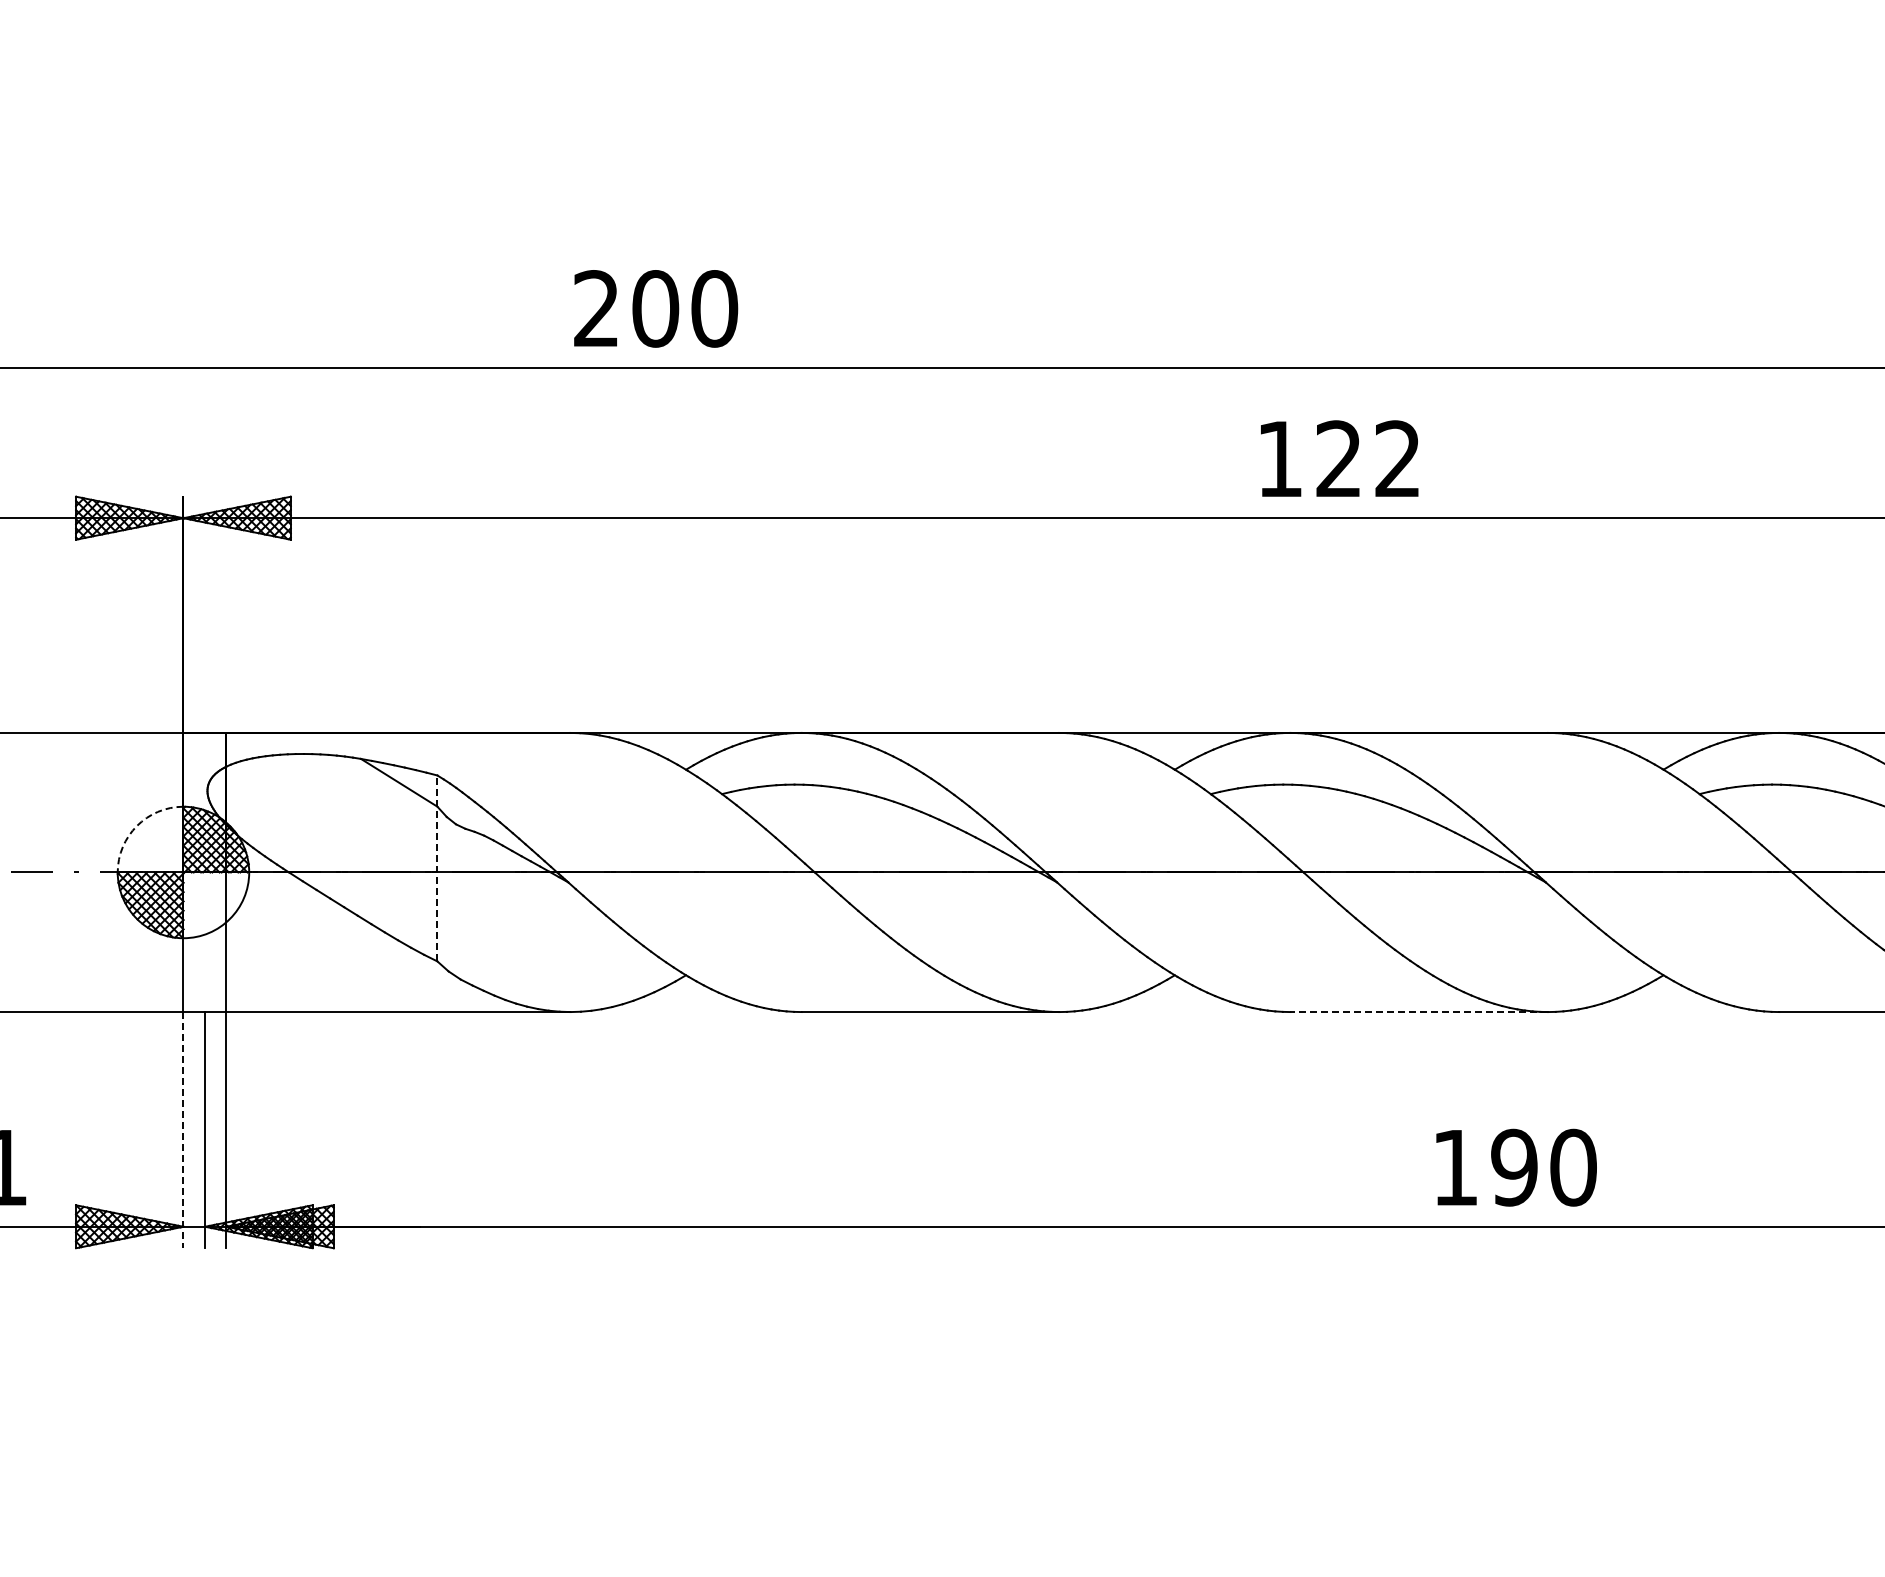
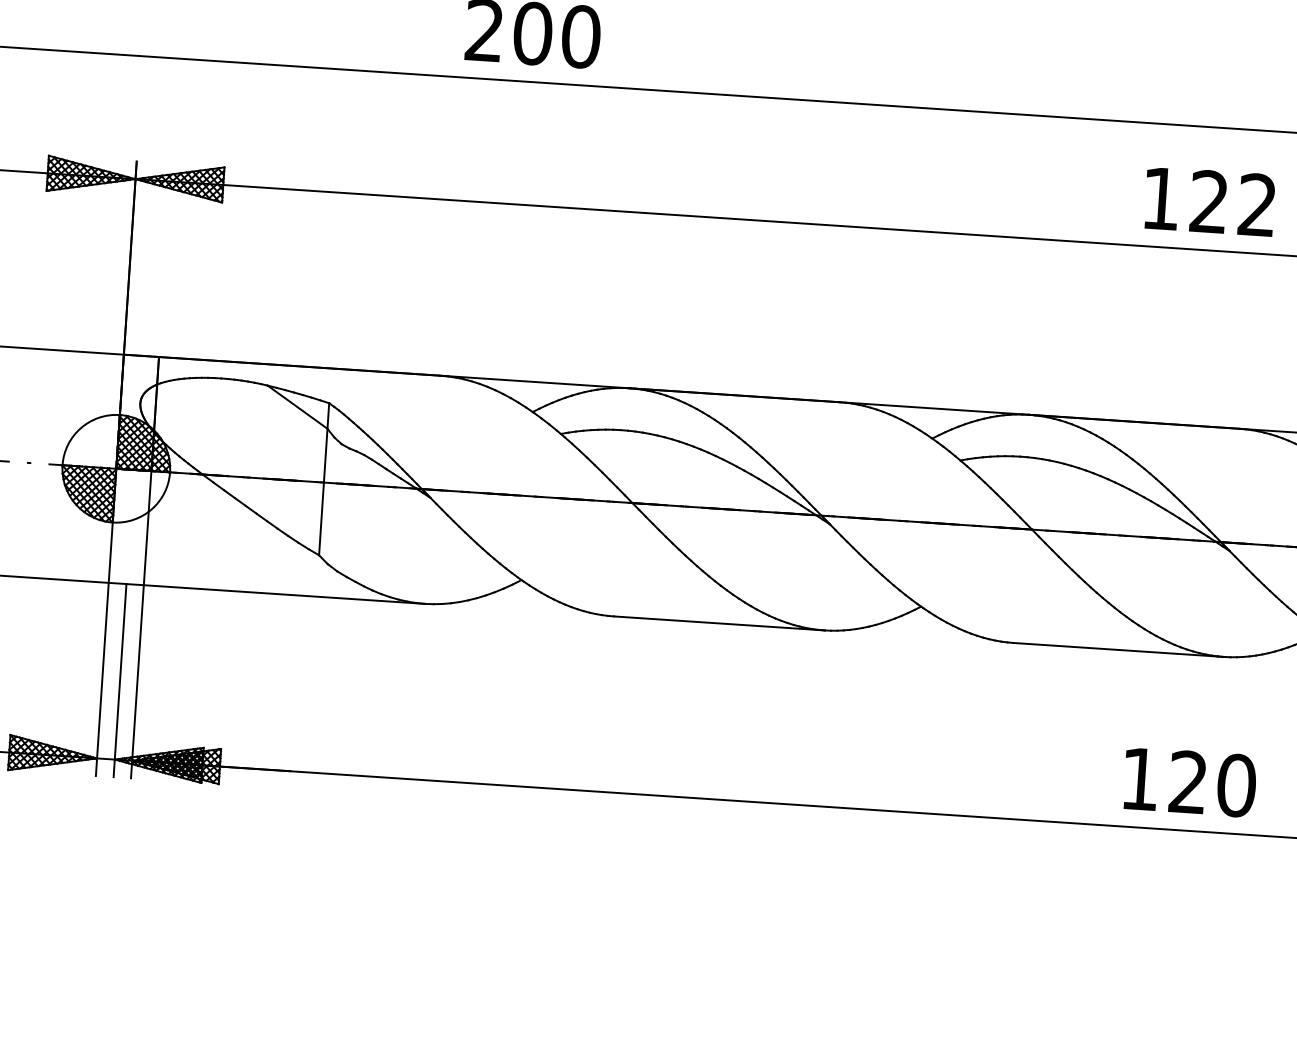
text: (1339, 458) -> (1209, 201), moved
arc: (136, 826) -> (80, 428), dashed -> solid
line: (437, 868) -> (324, 479), dashed -> solid
line: (1419, 1012) -> (1119, 650), dashed -> solid
line: (183, 1130) -> (102, 679), dashed -> solid
text: (1514, 1167) -> (1188, 782), 190 -> 120

